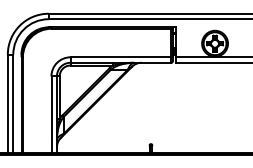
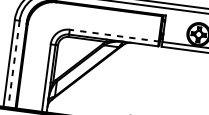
line: (121, 57) -> (114, 35), solid -> dashed
line: (13, 104) -> (14, 64), solid -> dashed

